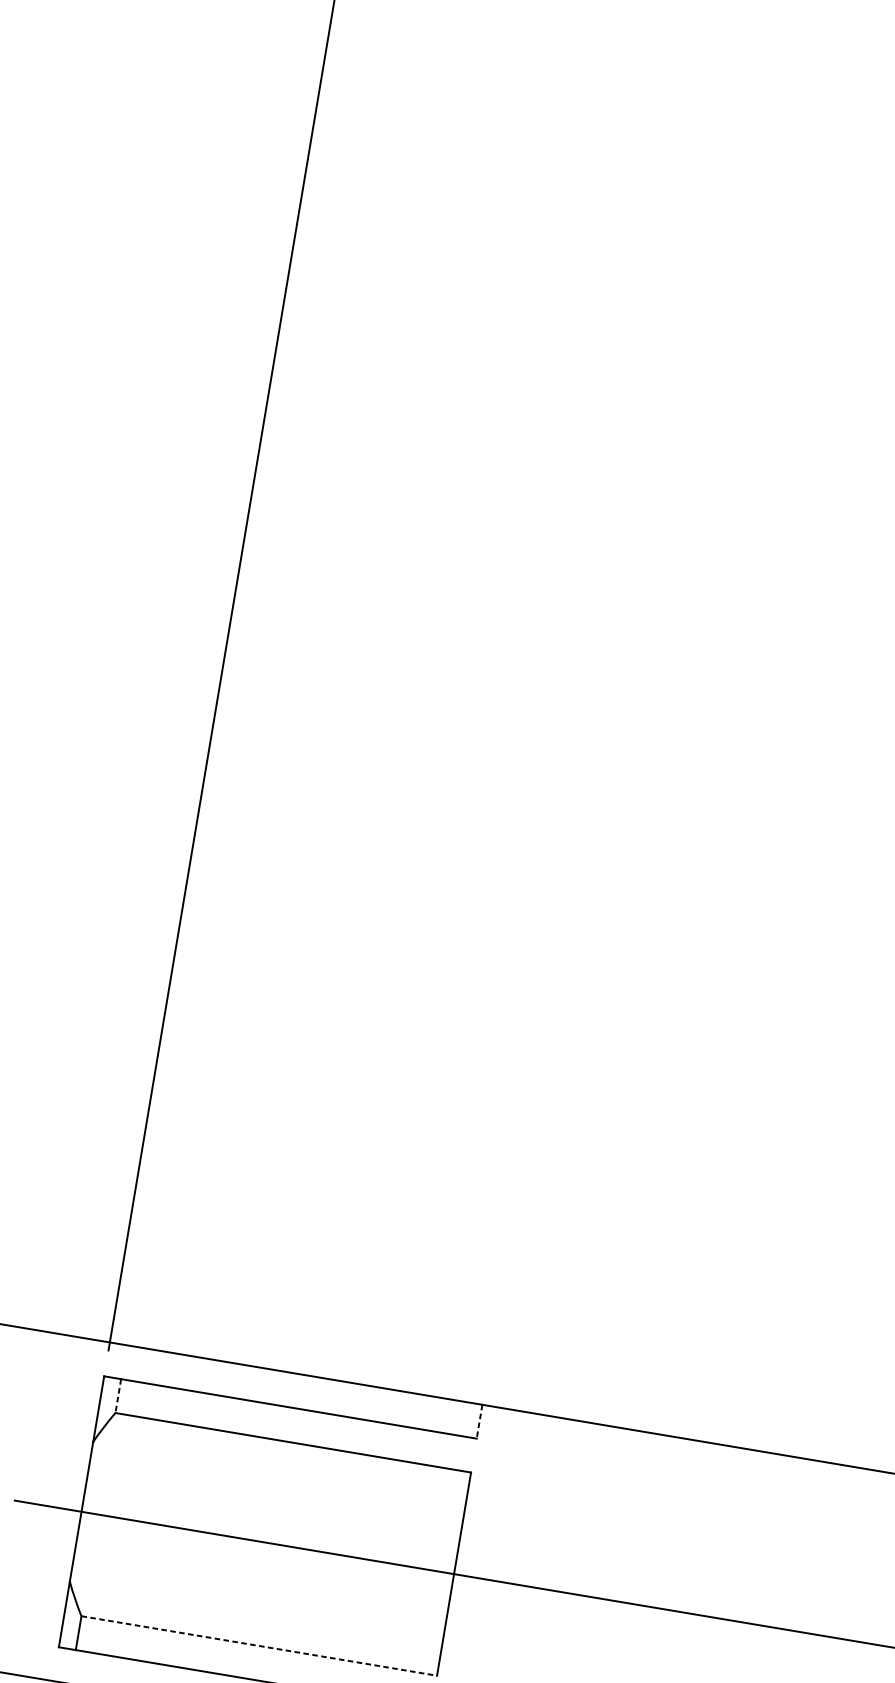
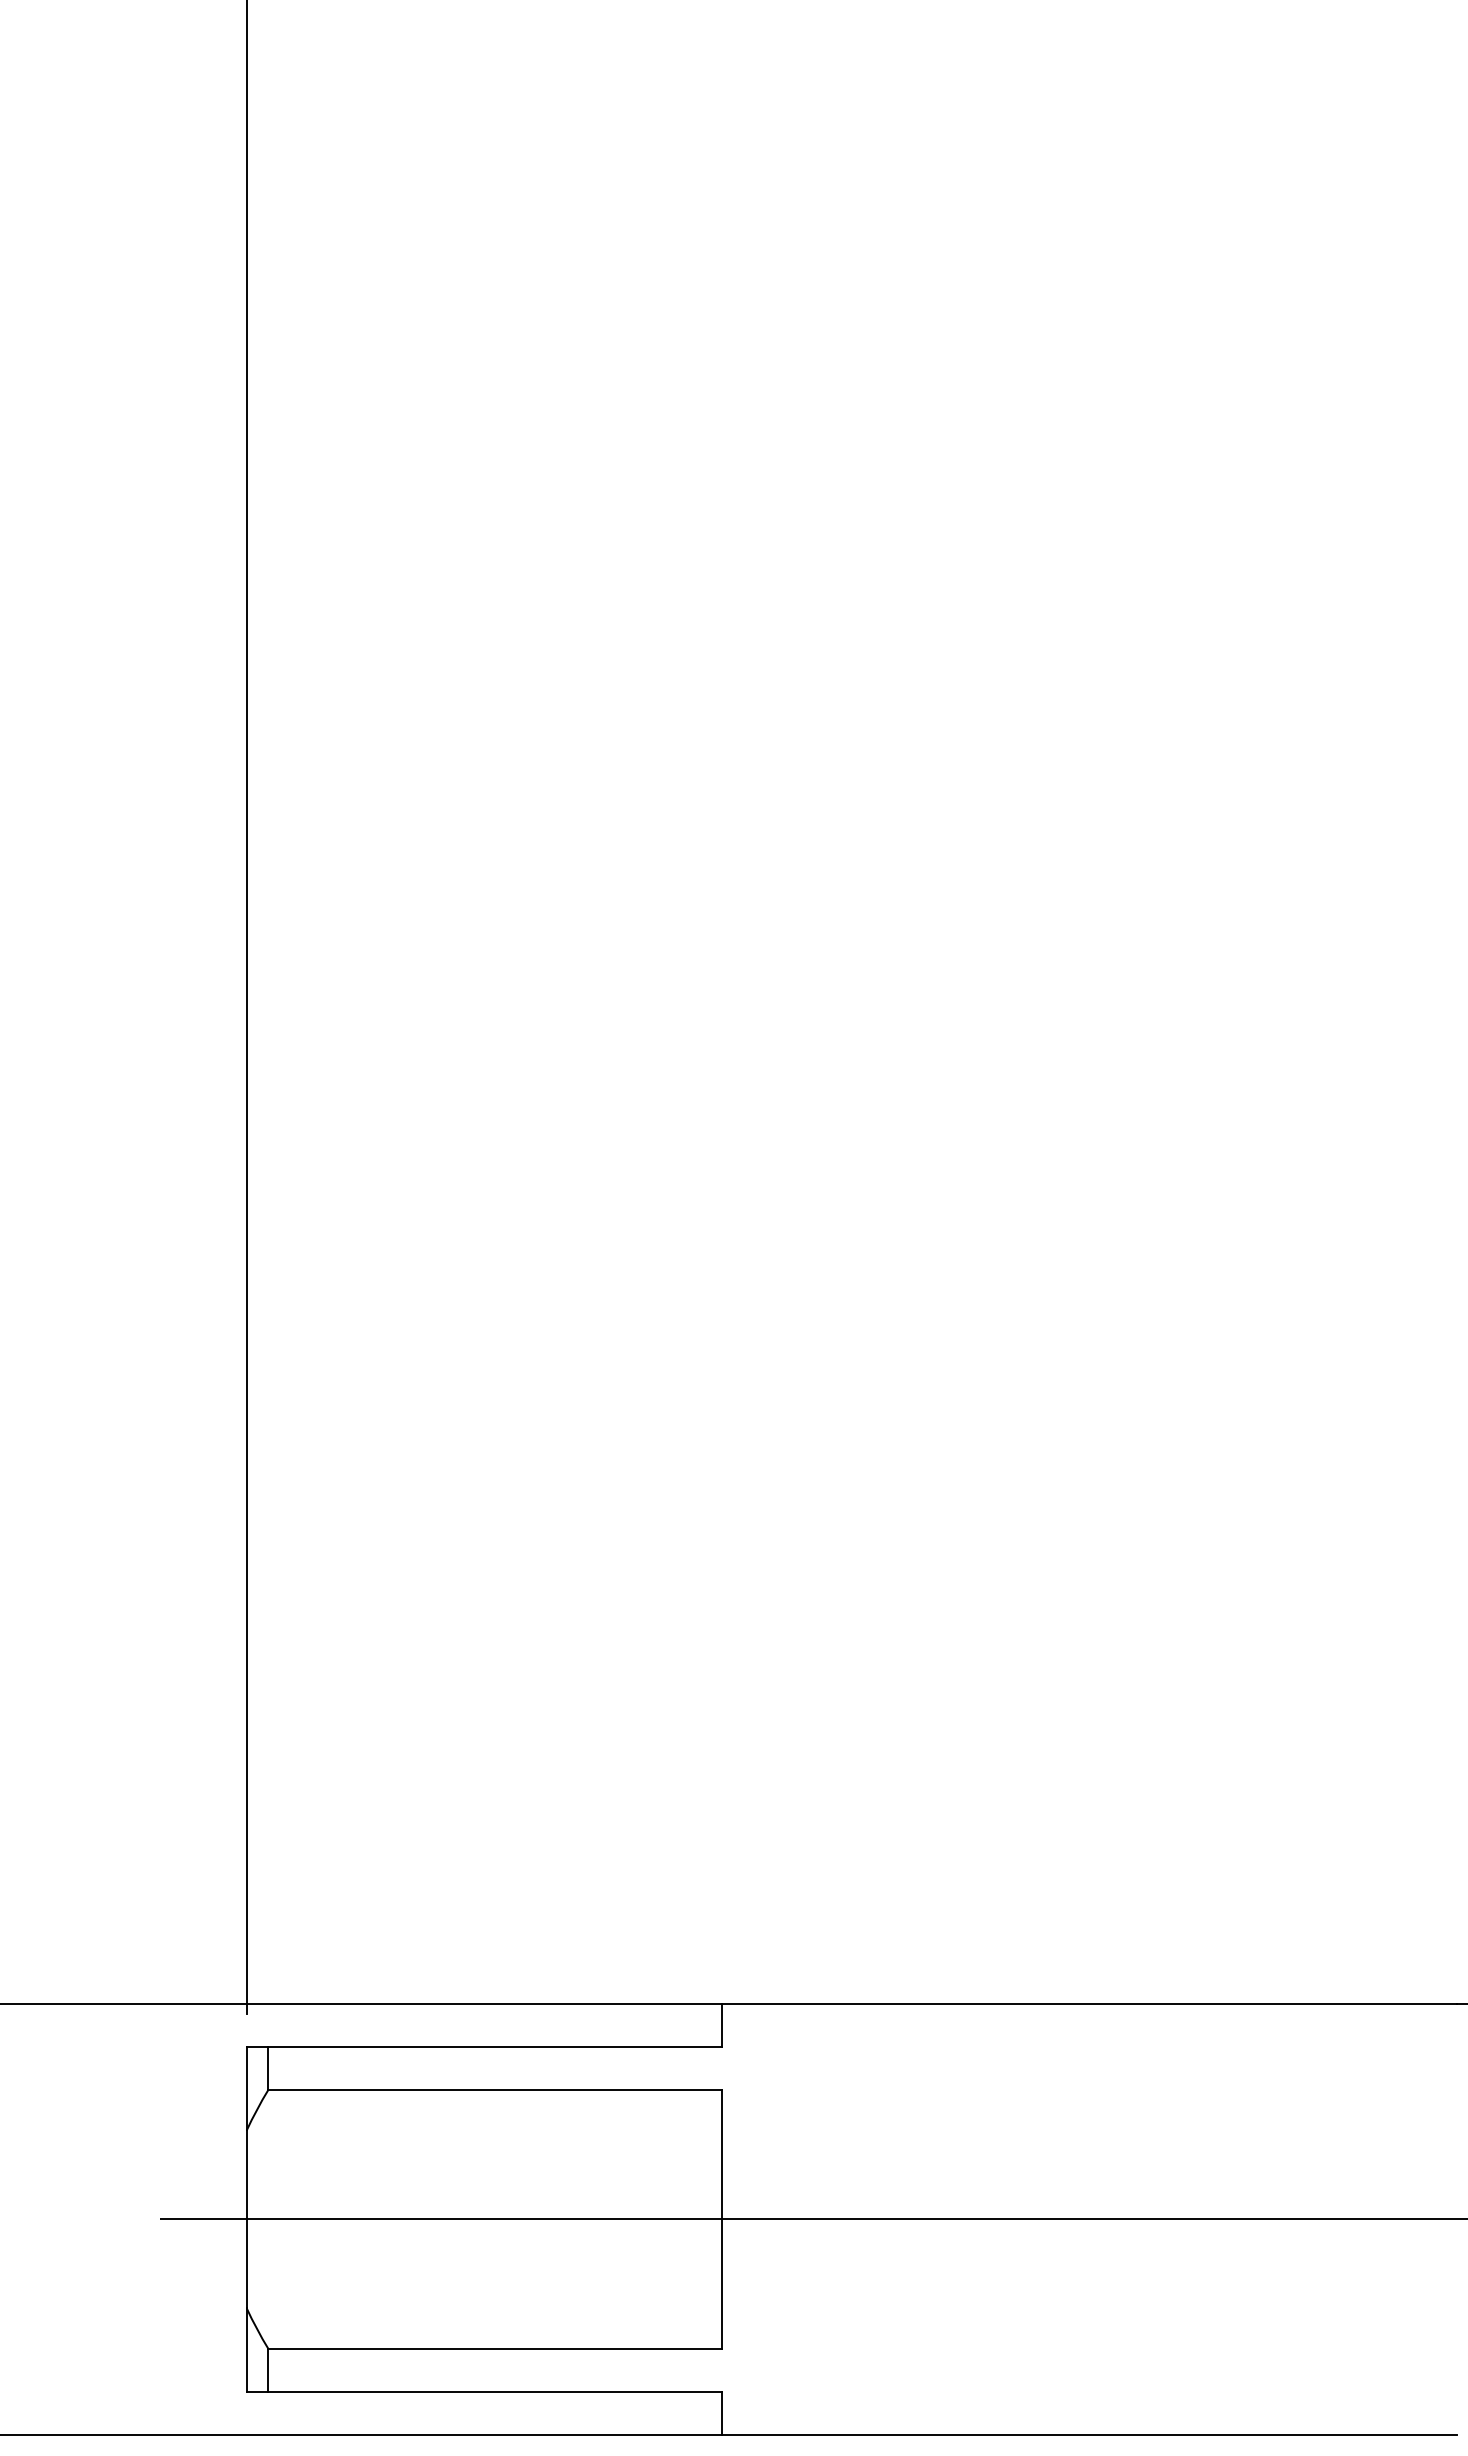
line: (118, 1396) -> (268, 2068), dashed -> solid
line: (479, 1422) -> (721, 2025), dashed -> solid
line: (259, 1645) -> (495, 2348), dashed -> solid

